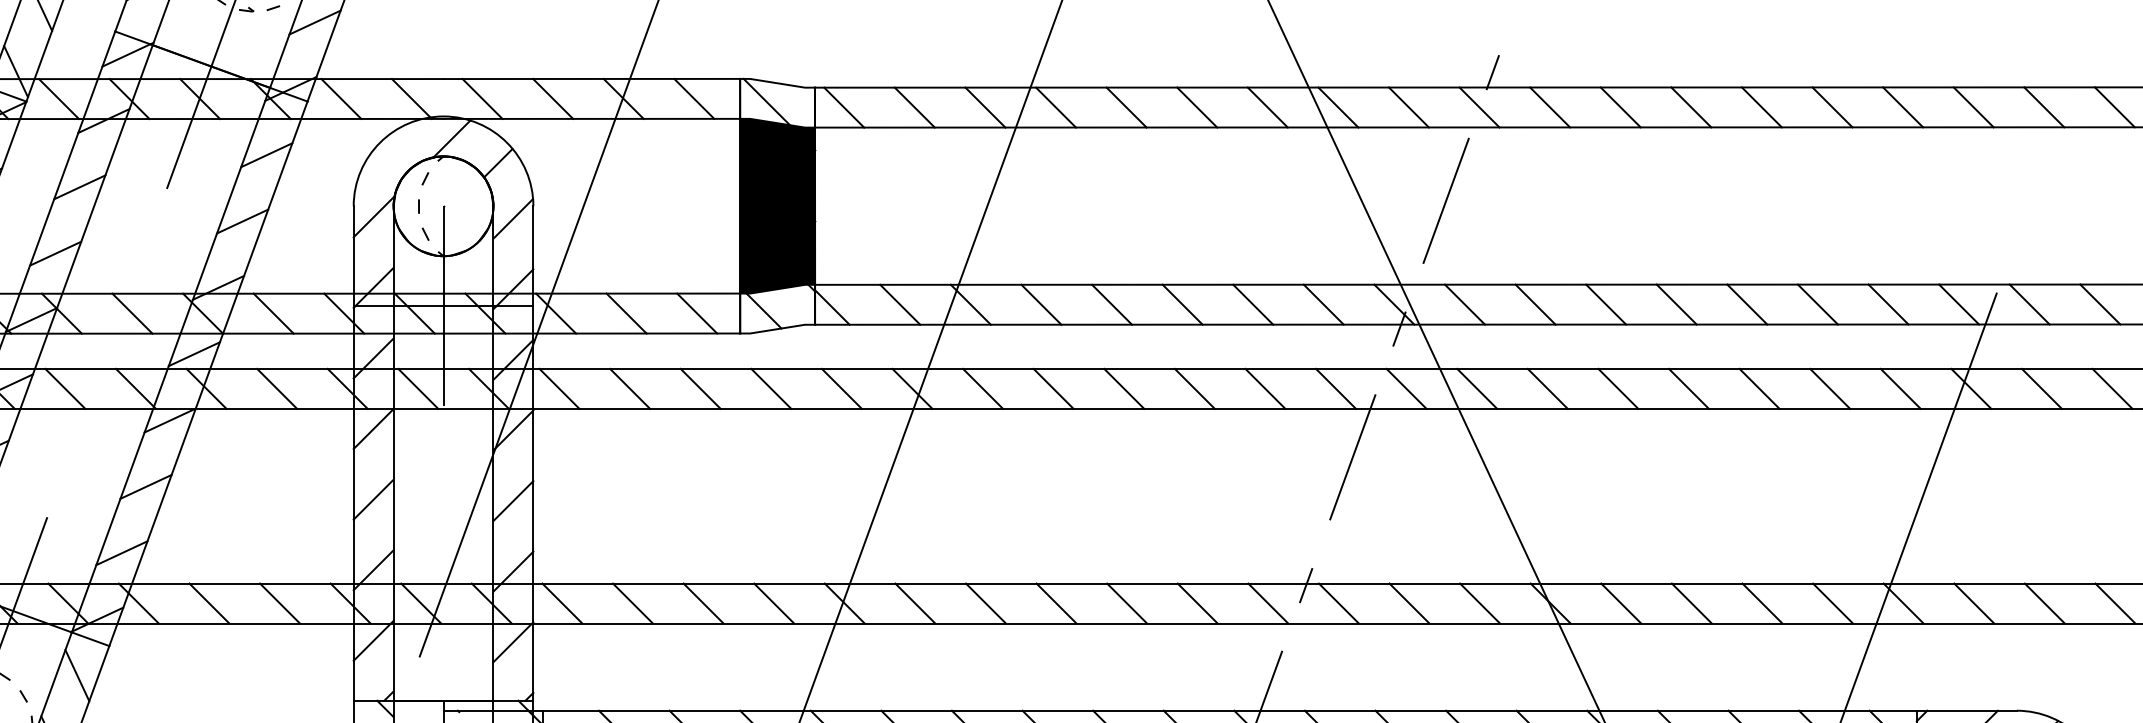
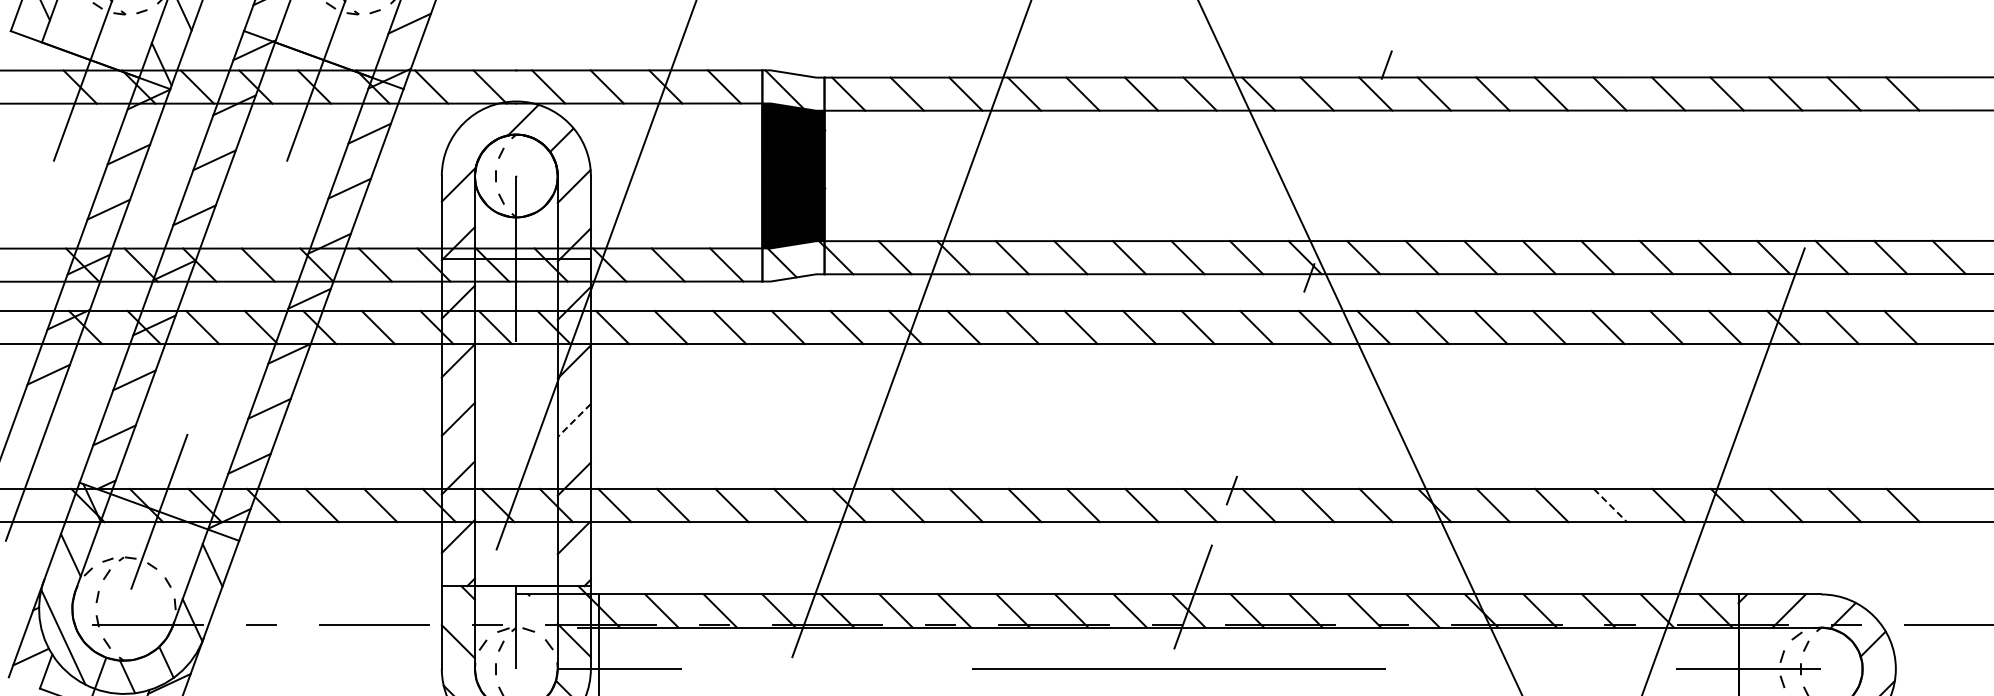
line: (1445, 200) -> (1347, 171), removed
line: (1352, 456) -> (1270, 383), removed
line: (512, 501) -> (573, 420), solid -> dashed
line: (1762, 603) -> (1610, 505), solid -> dashed

